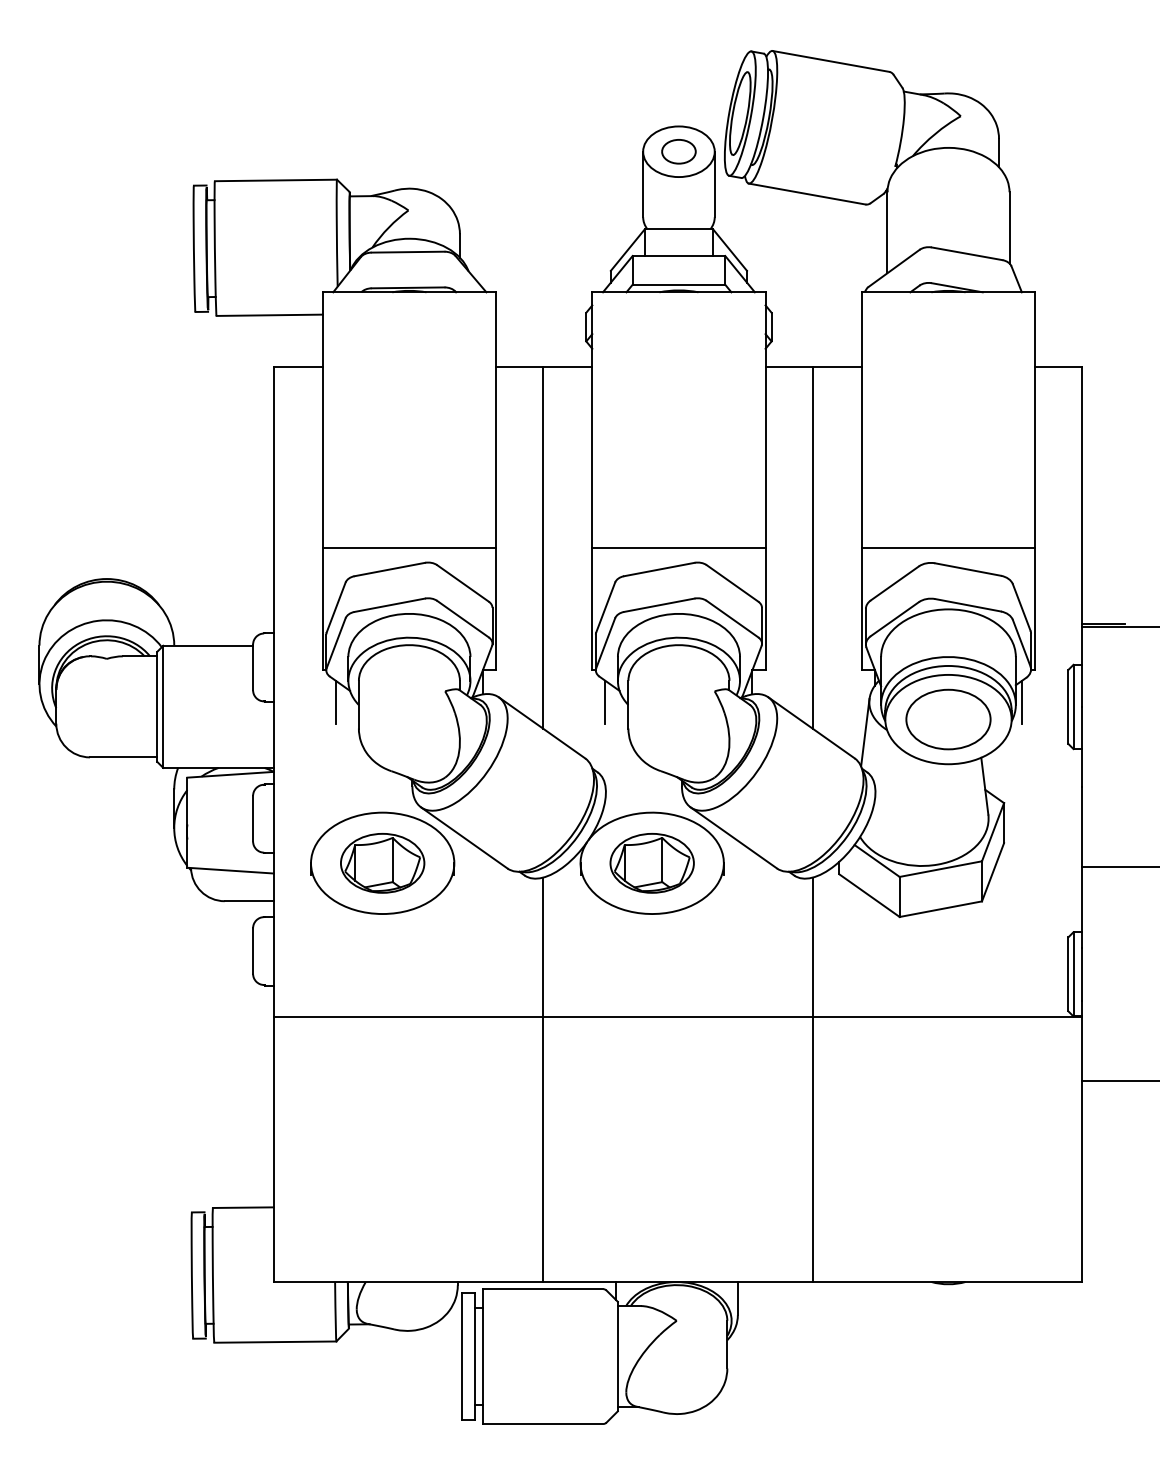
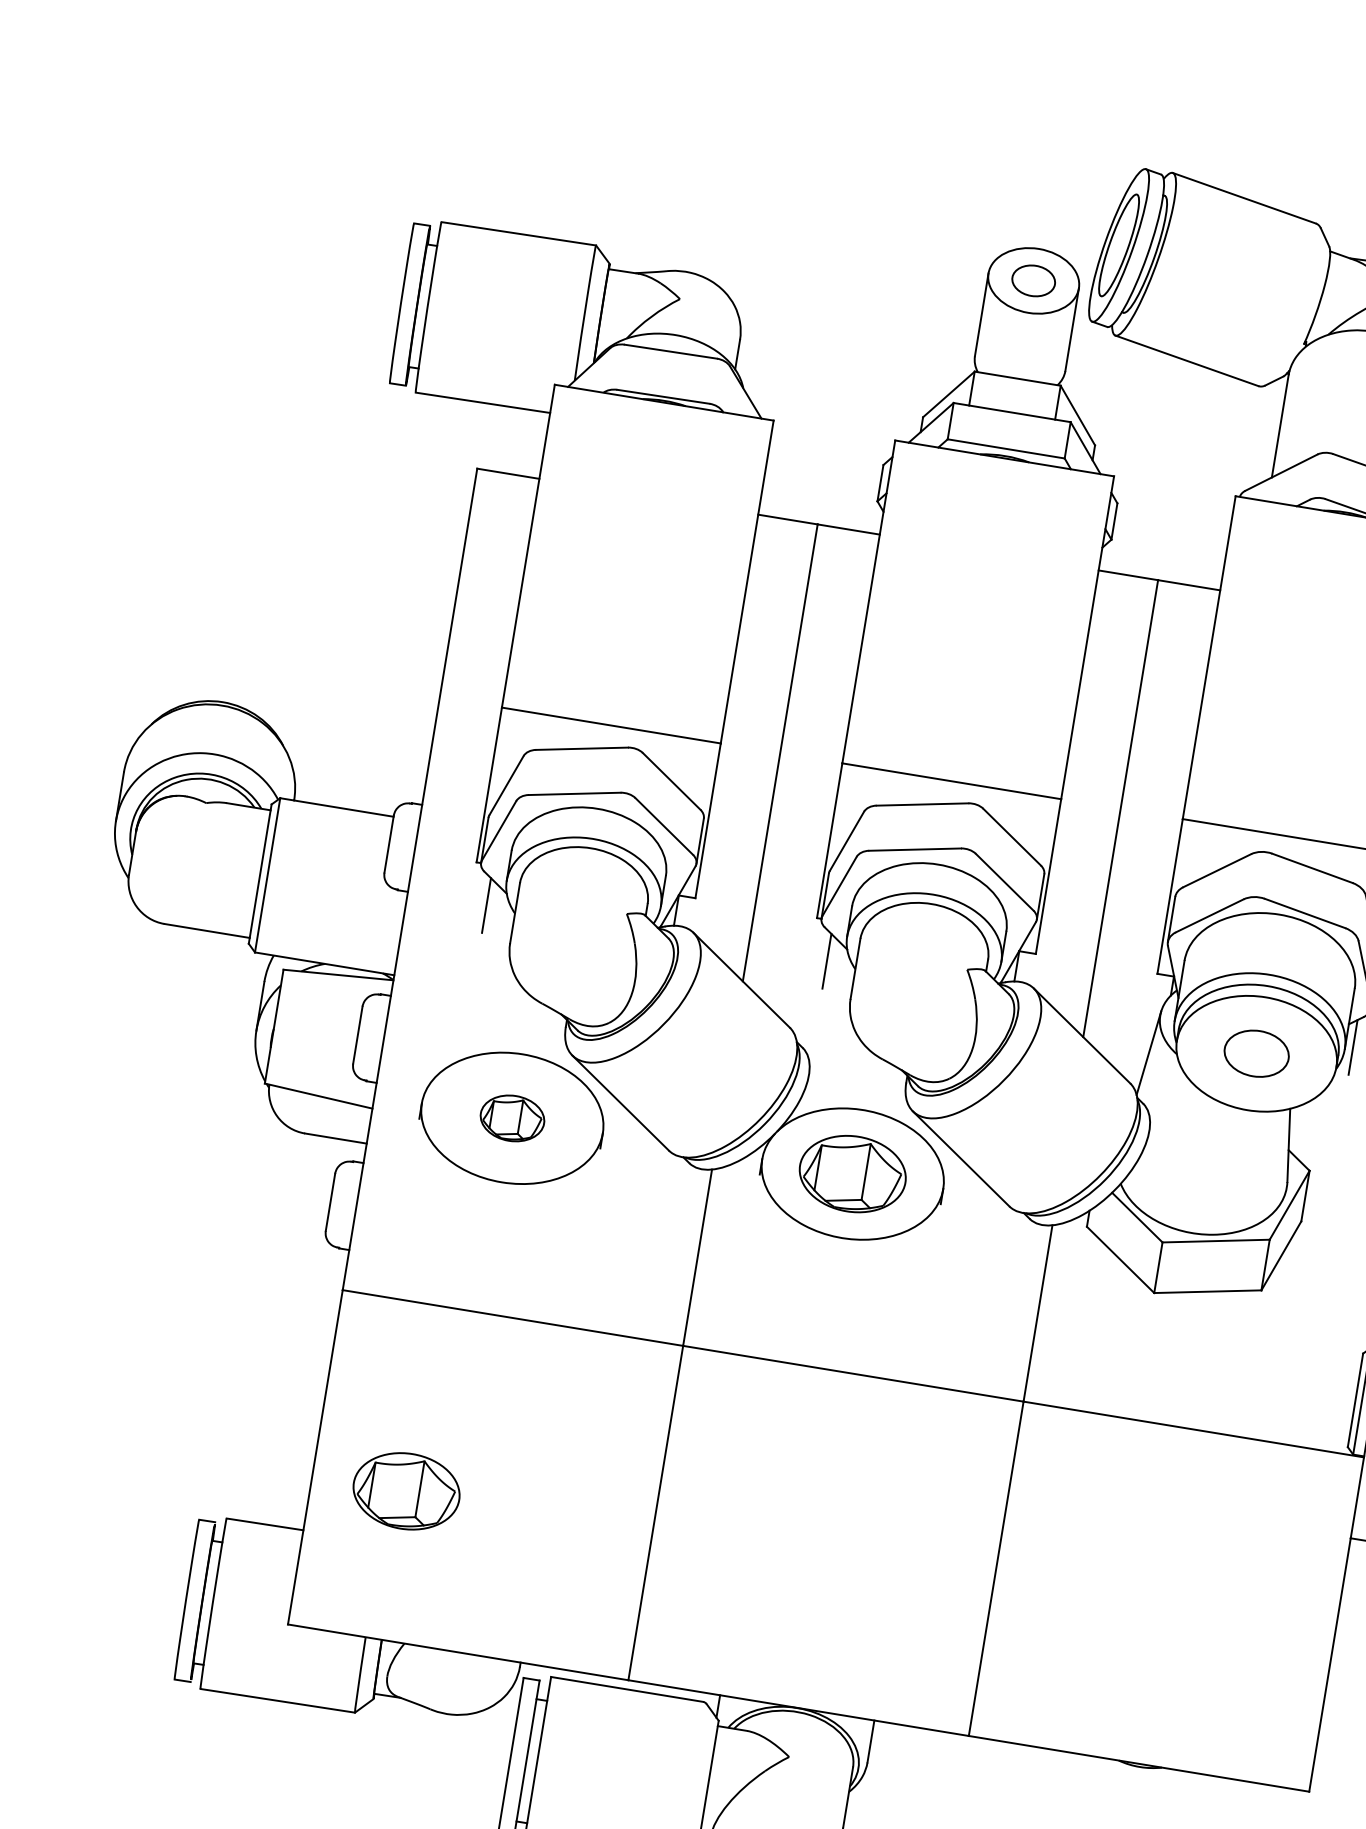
part: (948, 719) -> (1256, 1053), size x0.6
part: (382, 863) -> (512, 1118), size x0.6
part: (347, 1164) -> (405, 1491), added

